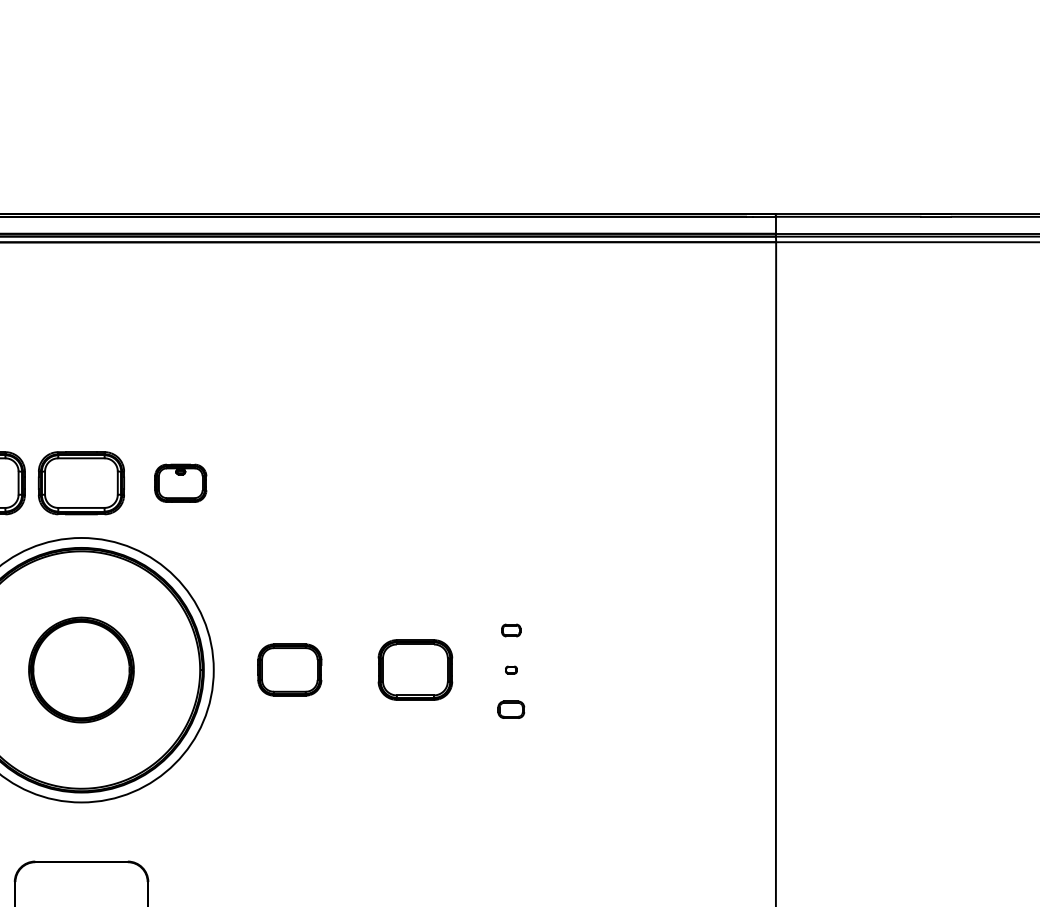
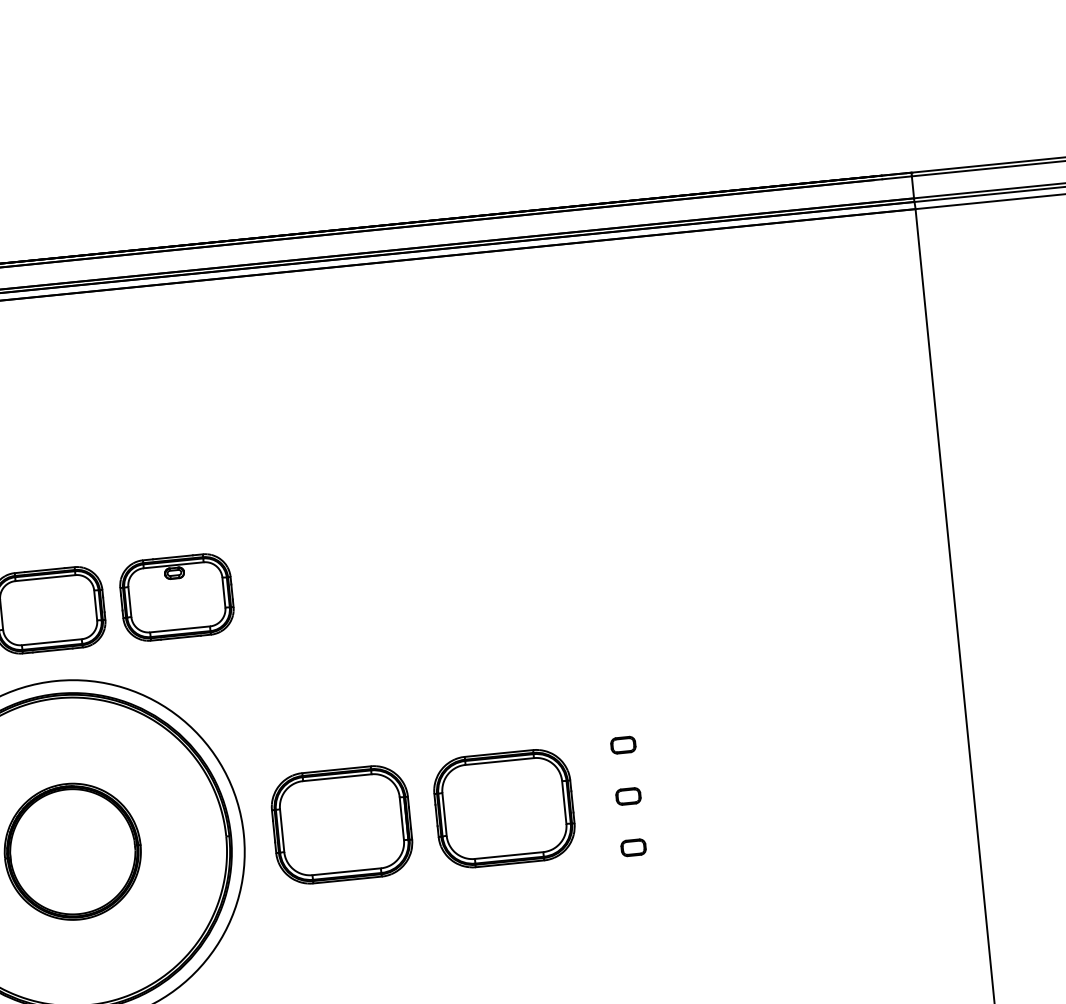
part: (180, 483) -> (176, 597), size x1.67
part: (289, 669) -> (341, 824), size x1.67
part: (415, 669) -> (504, 807), size x1.43
part: (511, 669) -> (628, 795), size x1.67
part: (511, 709) -> (633, 847), size x0.71

